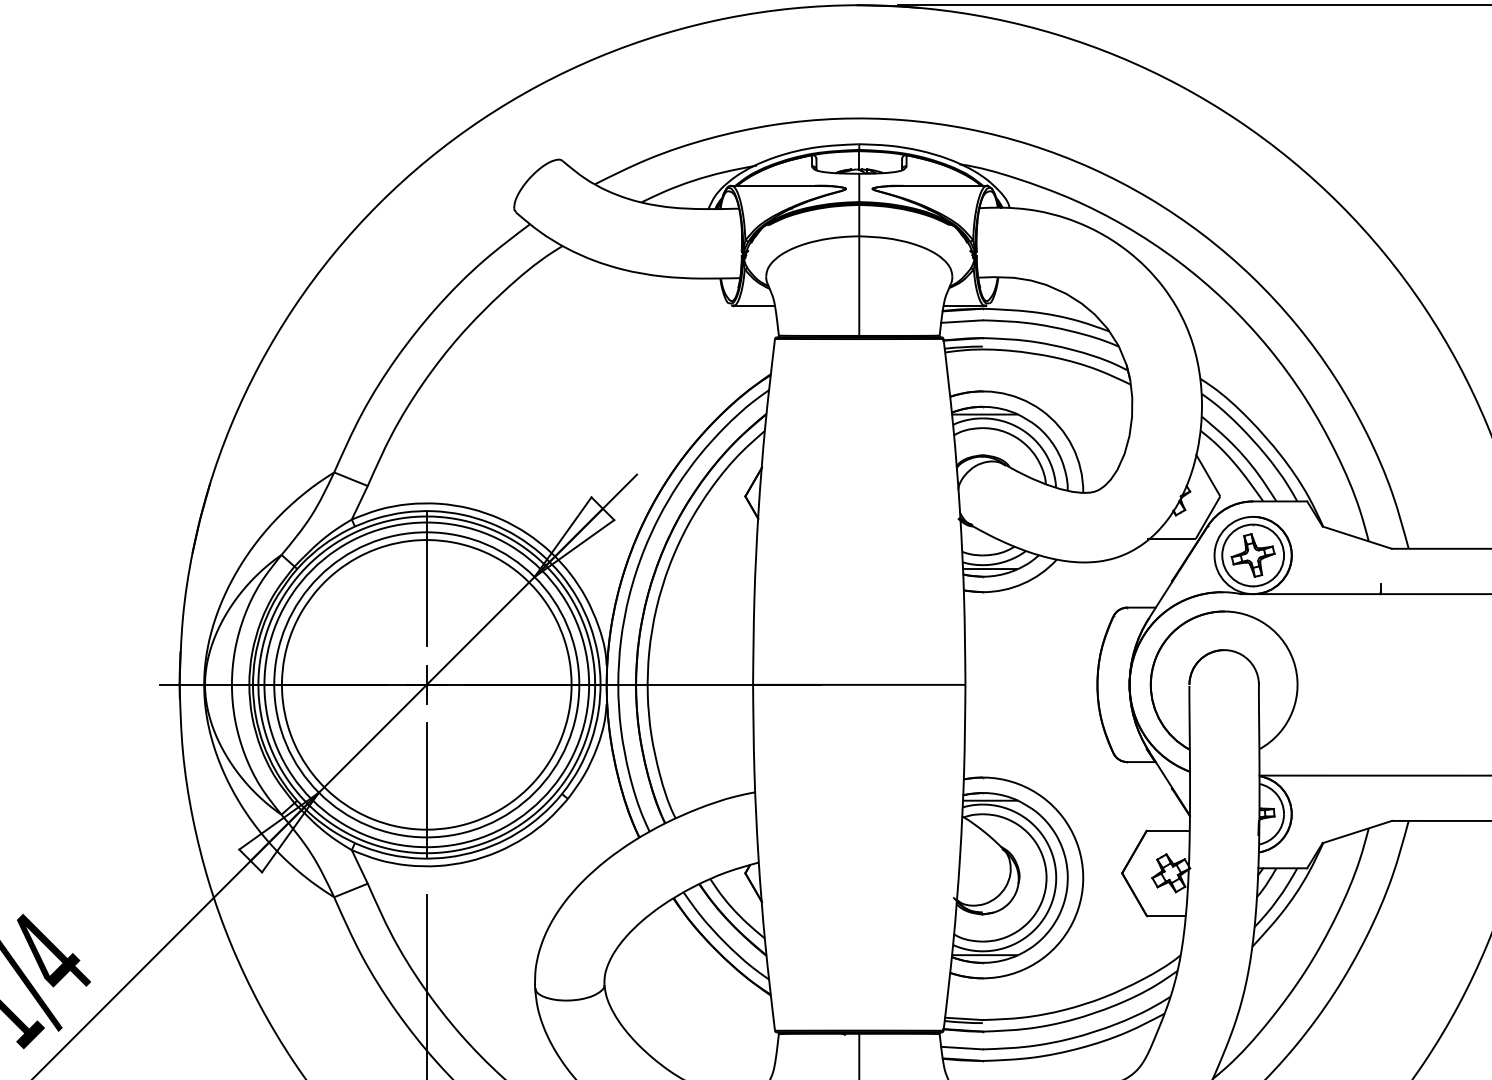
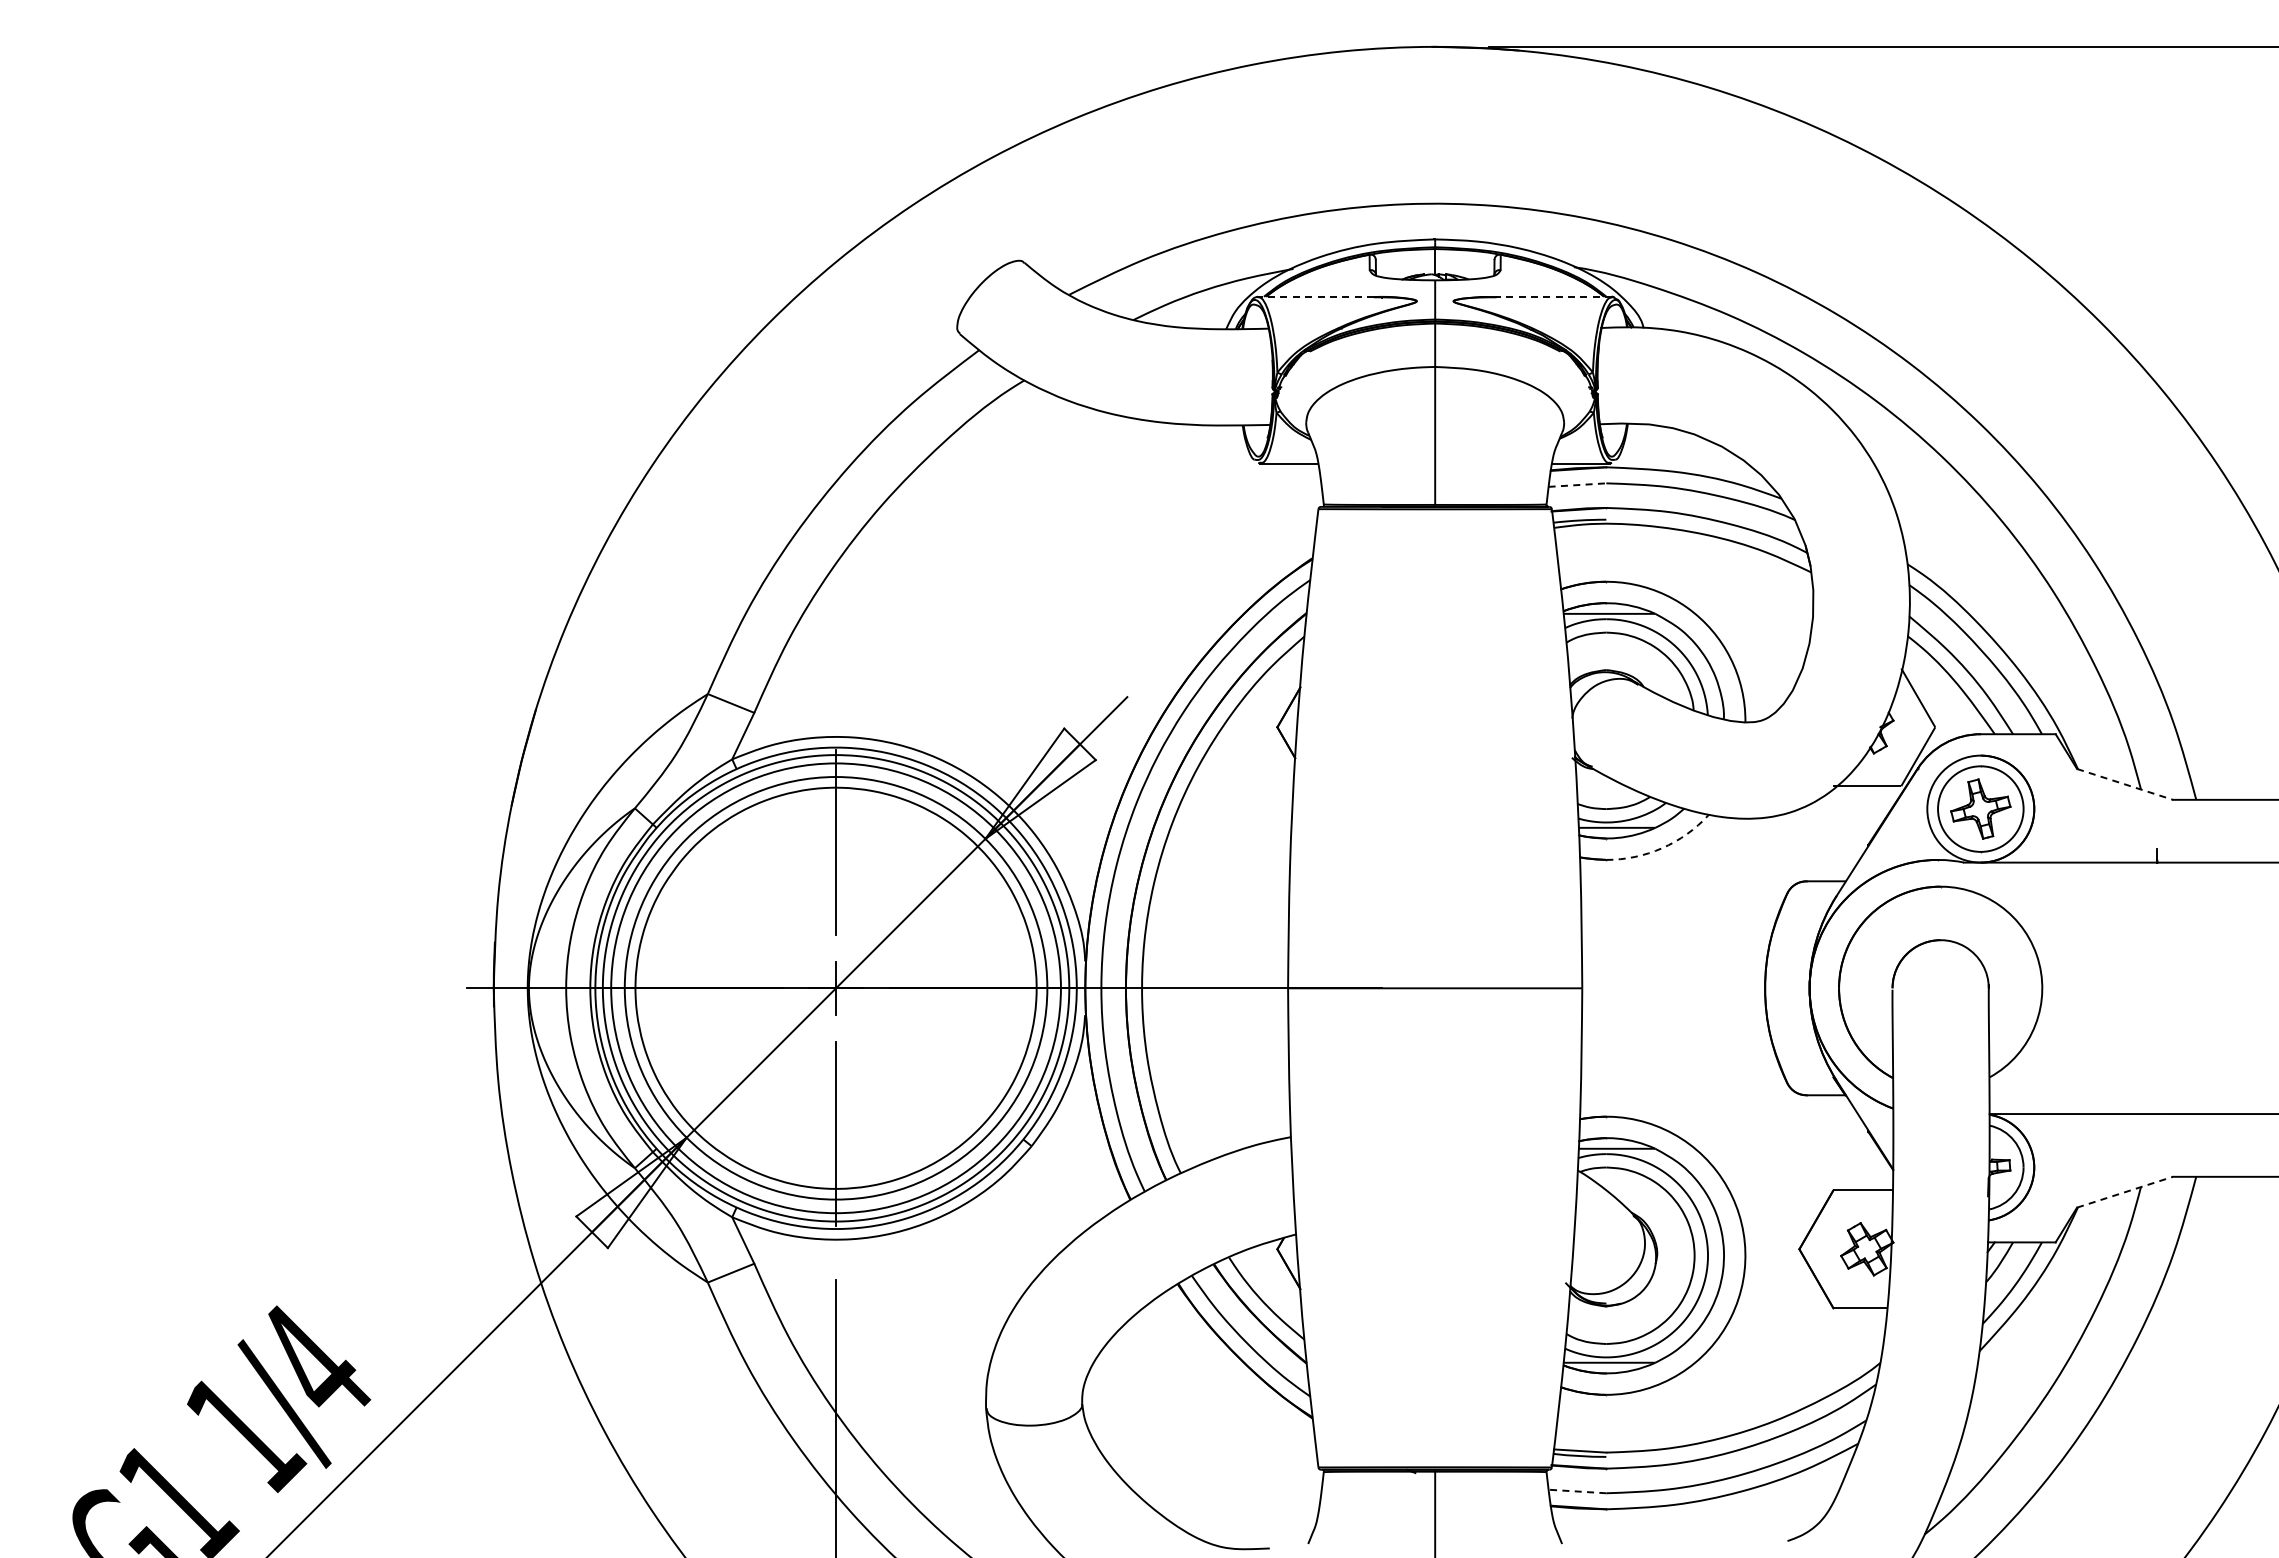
line: (773, 185) -> (1316, 296), solid -> dashed
line: (945, 185) -> (1554, 296), solid -> dashed
line: (962, 321) -> (1577, 485), solid -> dashed
line: (1357, 537) -> (2125, 784), solid -> dashed
arc: (1023, 583) -> (1662, 848), solid -> dashed
line: (1357, 832) -> (2125, 1192), solid -> dashed
line: (962, 1048) -> (1577, 1491), solid -> dashed

